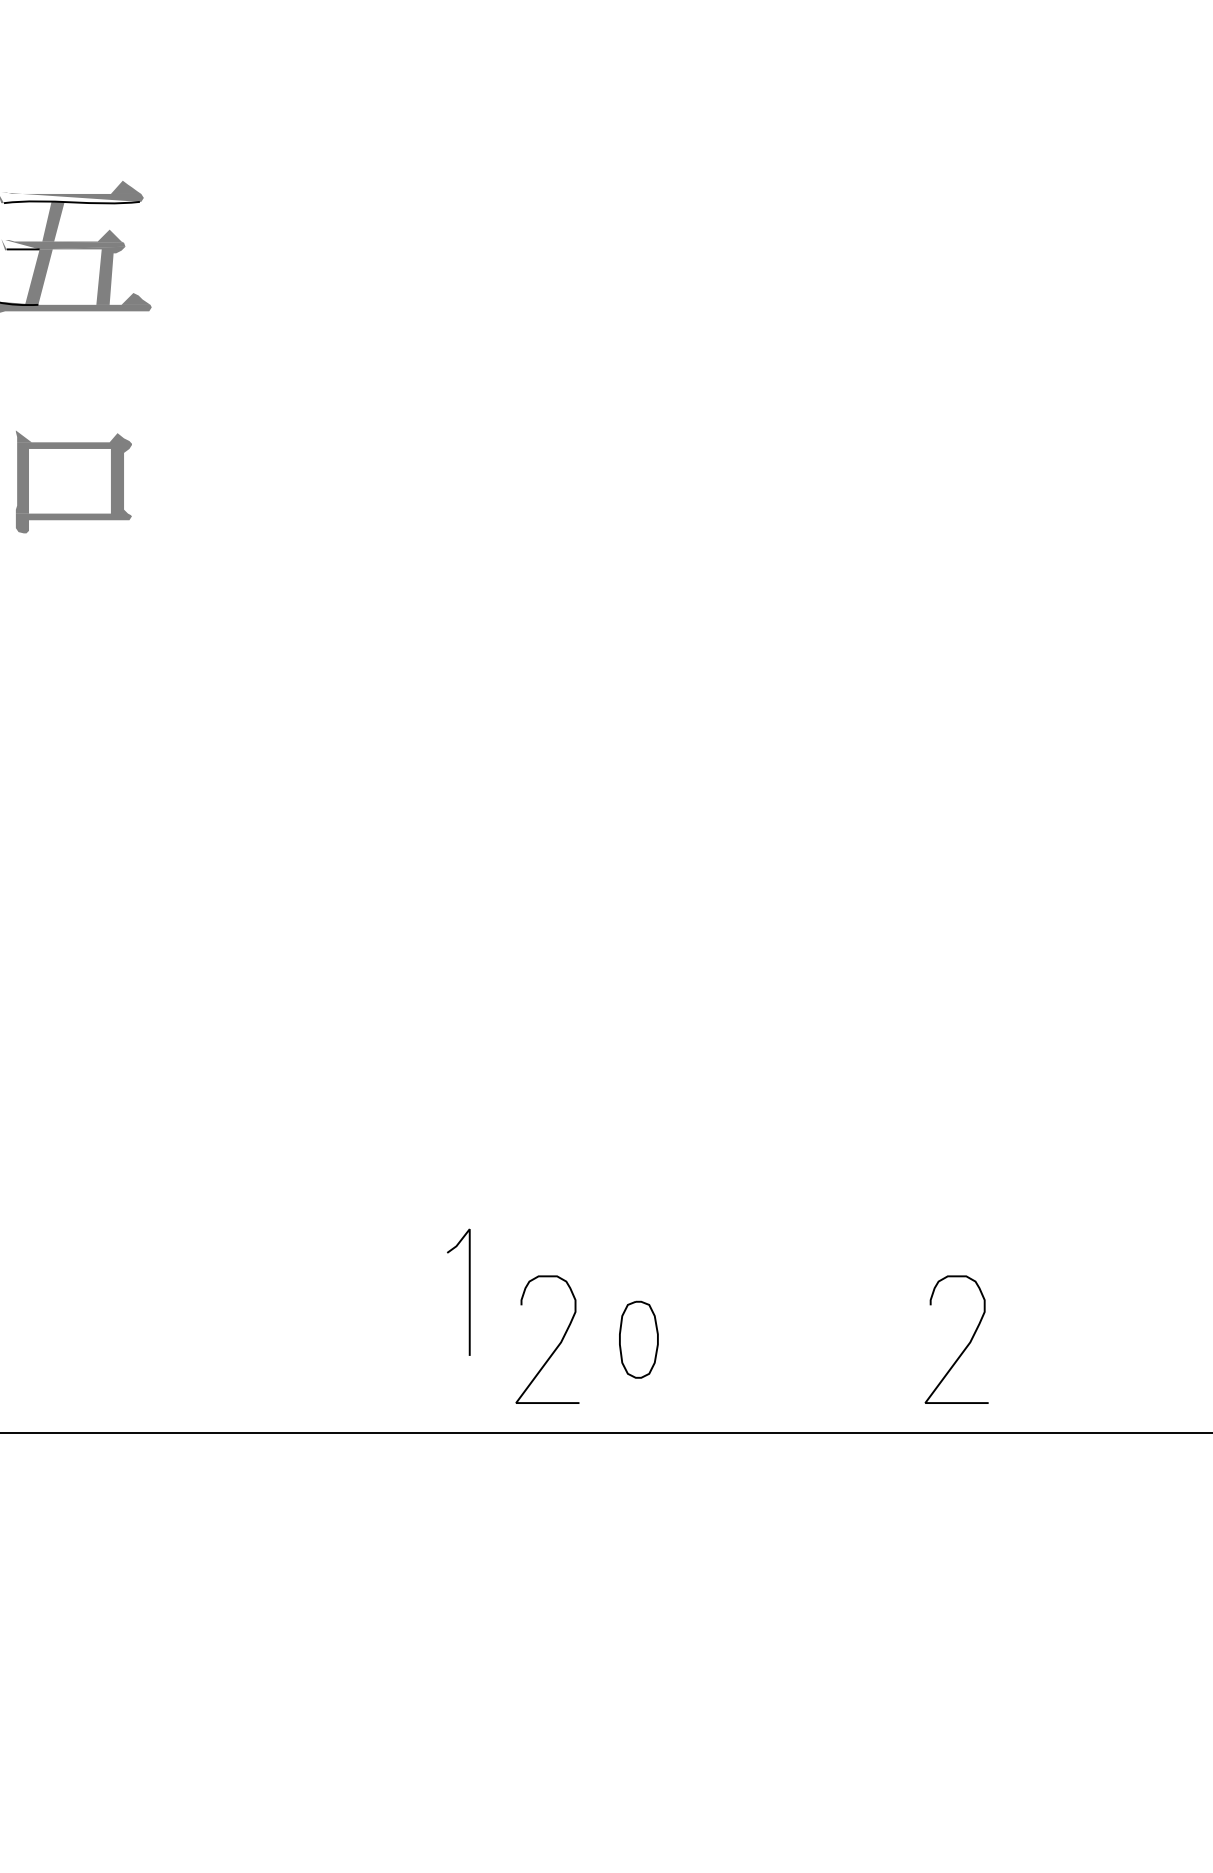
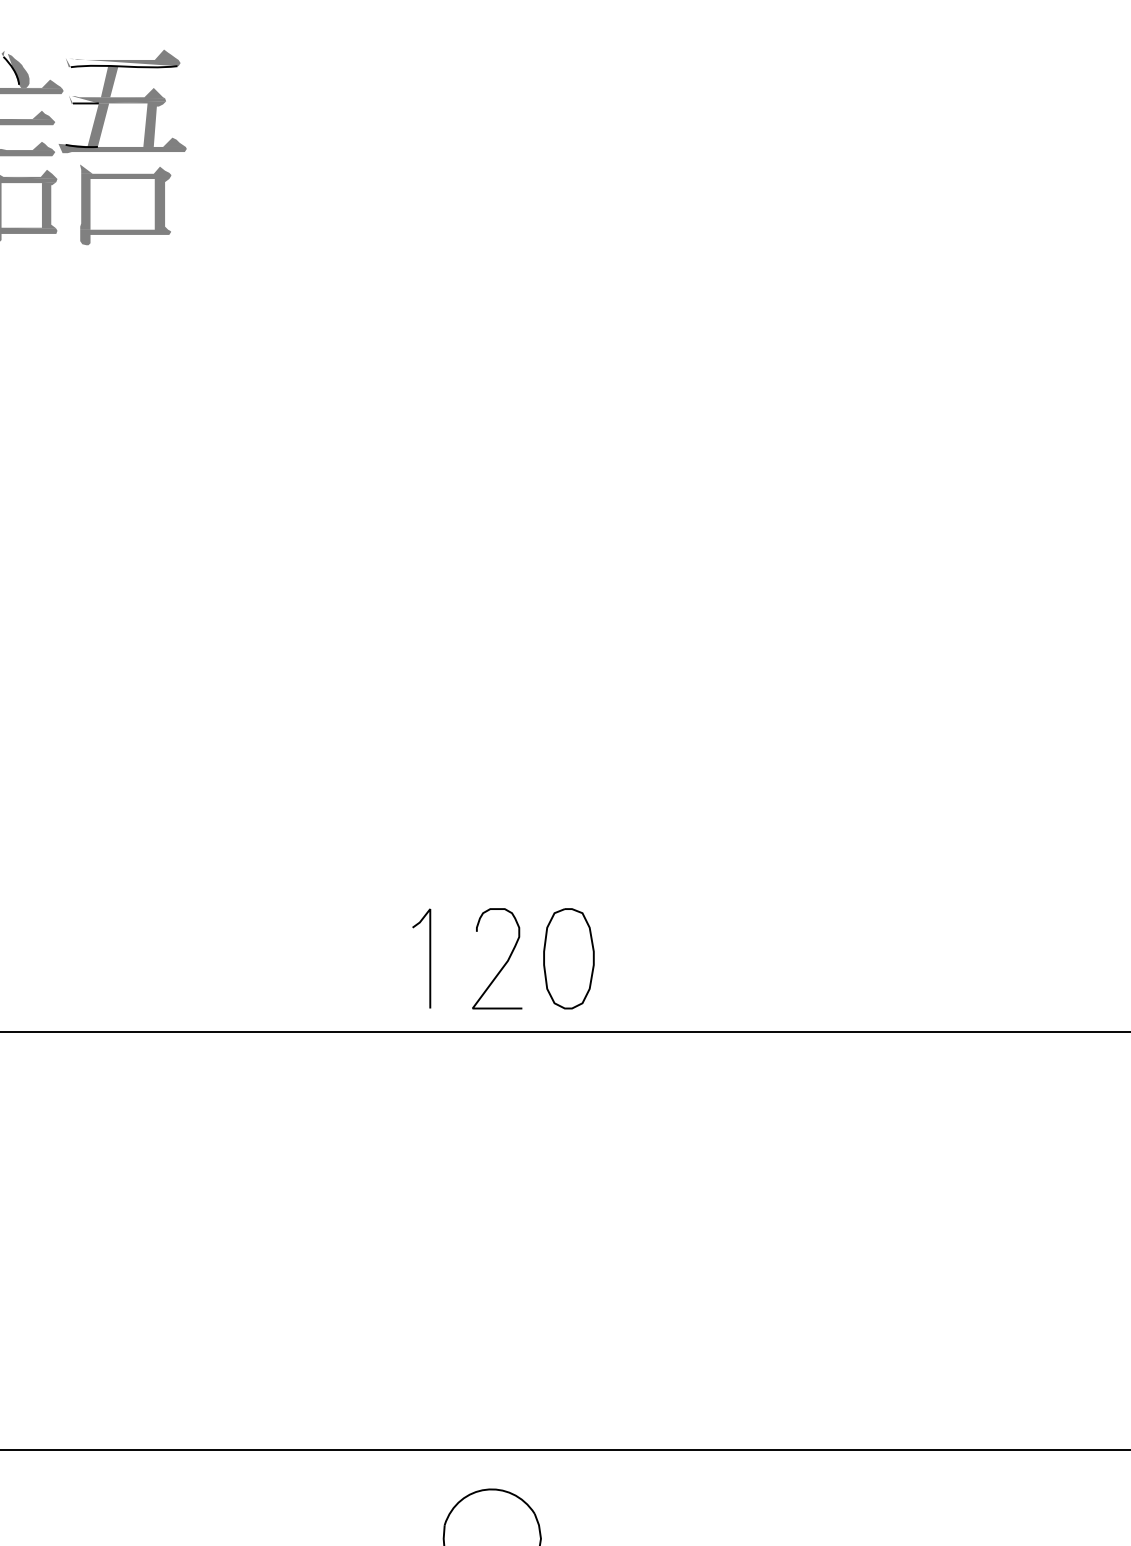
part: (73, 482) -> (125, 205), moved
line: (468, 1292) -> (429, 958), moved
part: (638, 1339) -> (568, 958), size x1.67
curve: (965, 1345) -> (825, 963), removed

